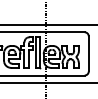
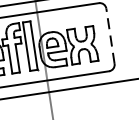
line: (88, 53) -> (109, 35), solid -> dashed

